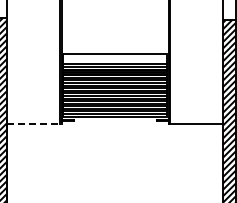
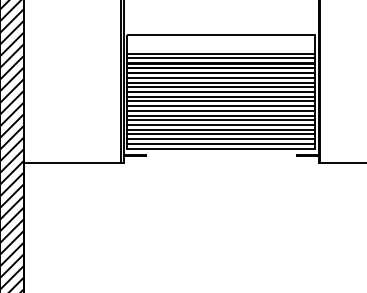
line: (34, 124) -> (74, 162), dashed -> solid

